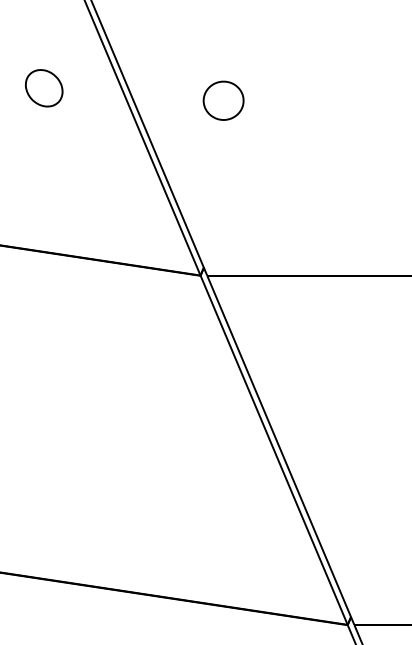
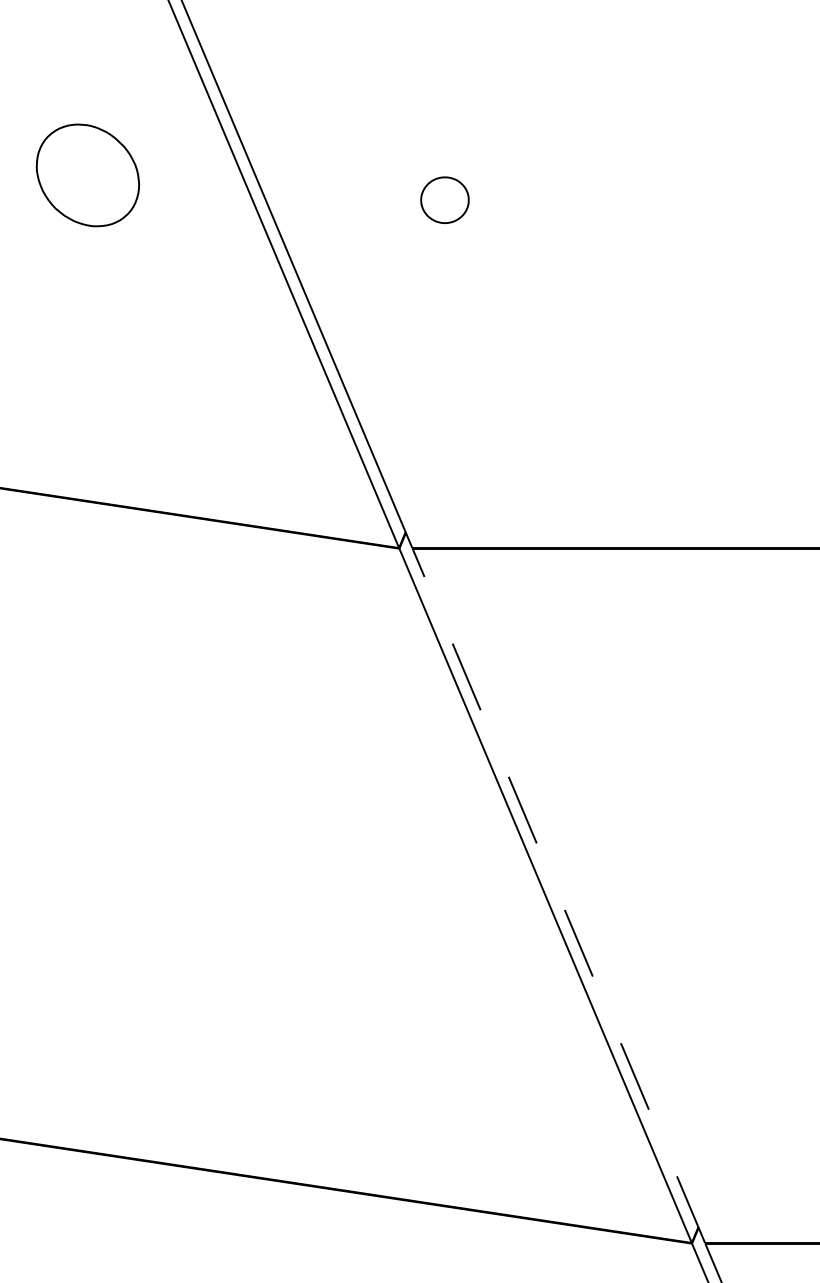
part: (44, 88) -> (88, 176), size x1.4
part: (223, 100) -> (444, 199), size x0.6
line: (280, 449) -> (558, 894), solid -> dashed

